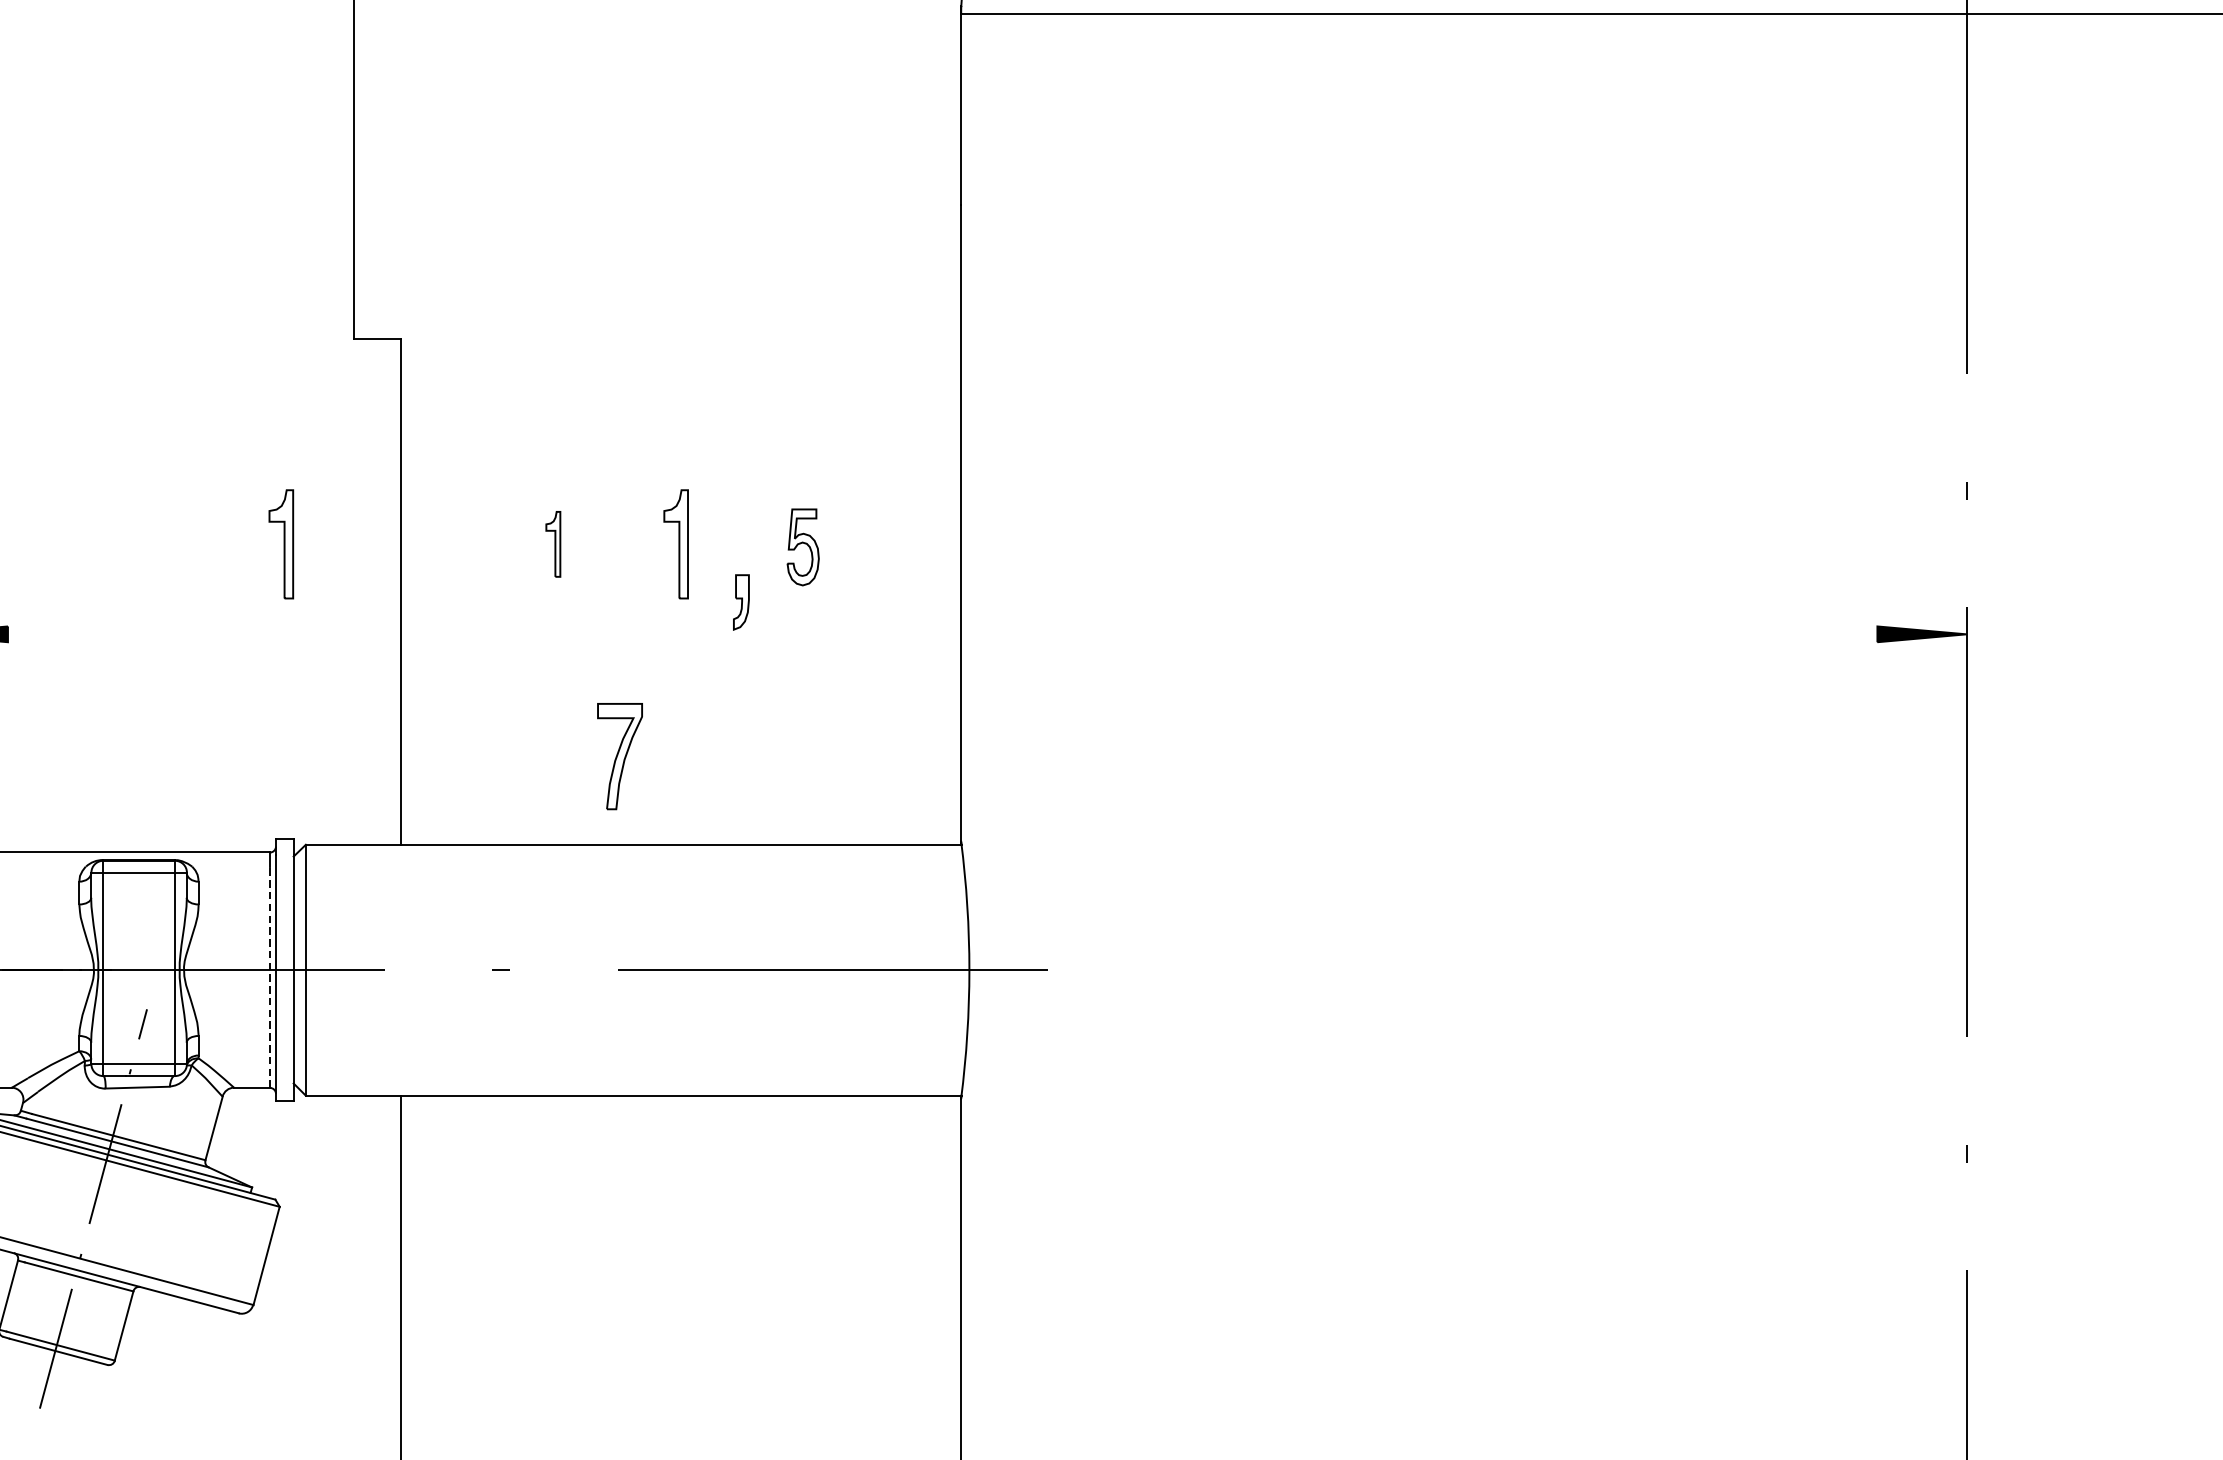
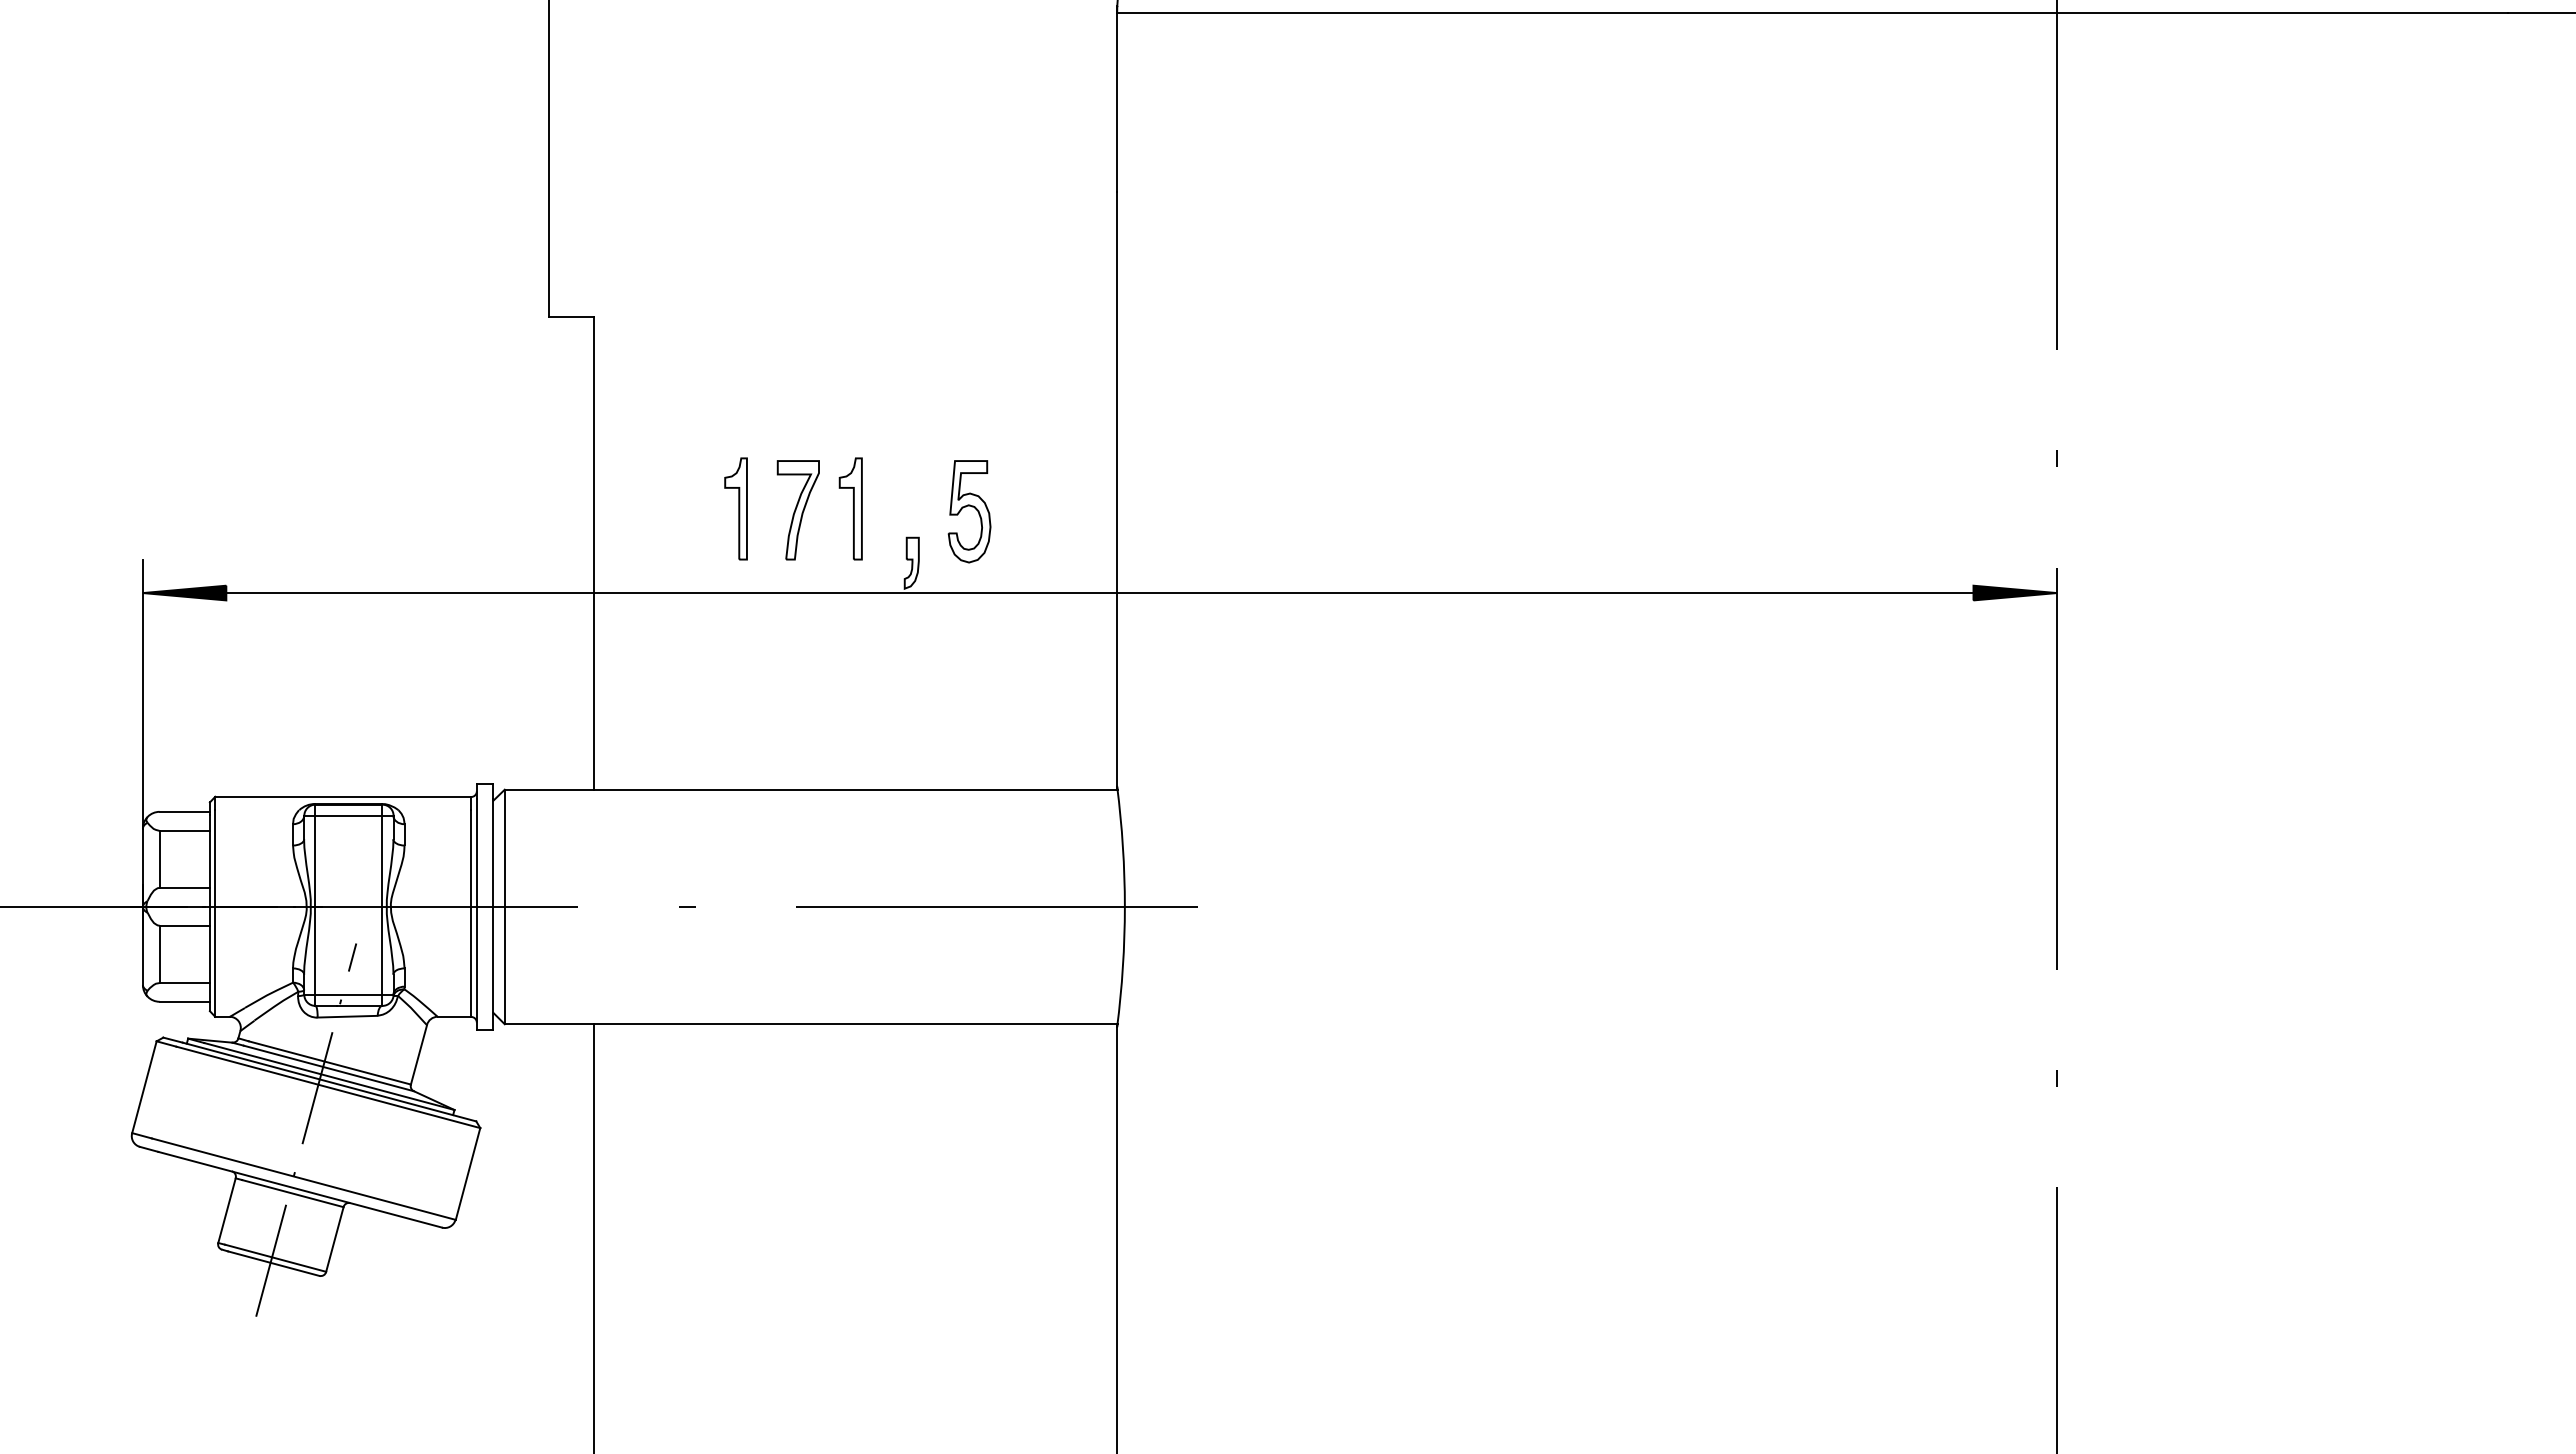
part: (280, 543) -> (481, 508), removed
part: (552, 543) -> (735, 508), size x1.67
part: (803, 547) -> (969, 511), size x1.43
line: (942, 634) -> (1099, 593), added
part: (619, 756) -> (797, 510), moved
line: (270, 977) -> (471, 913), dashed -> solid

